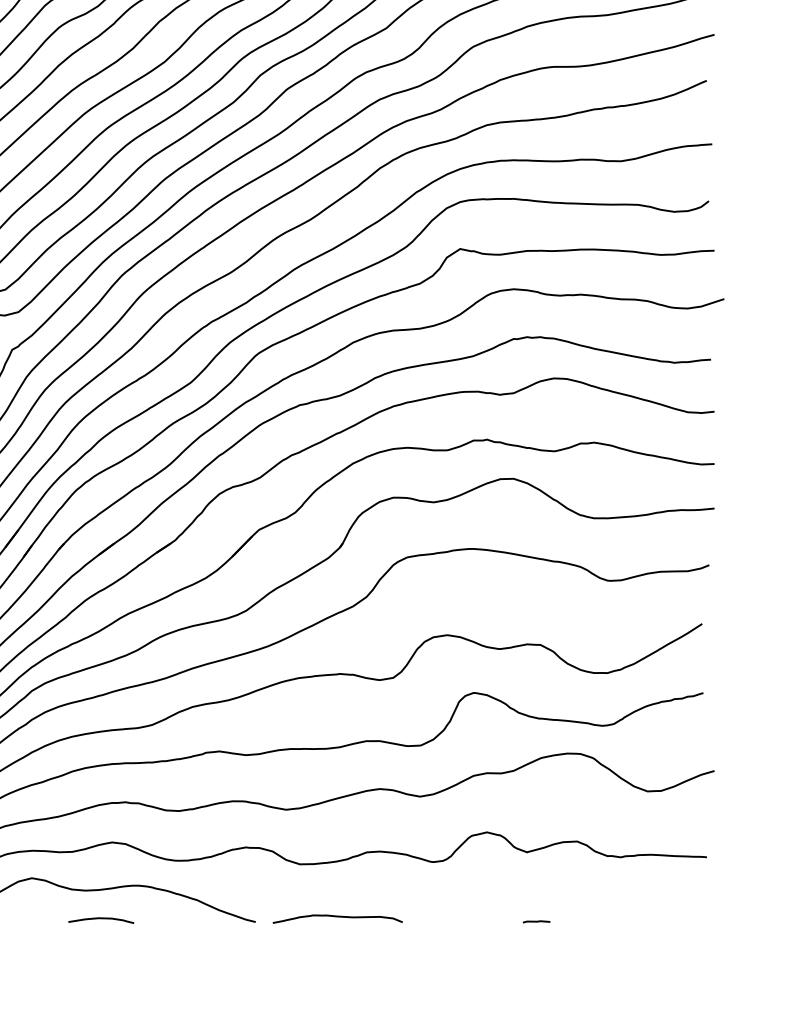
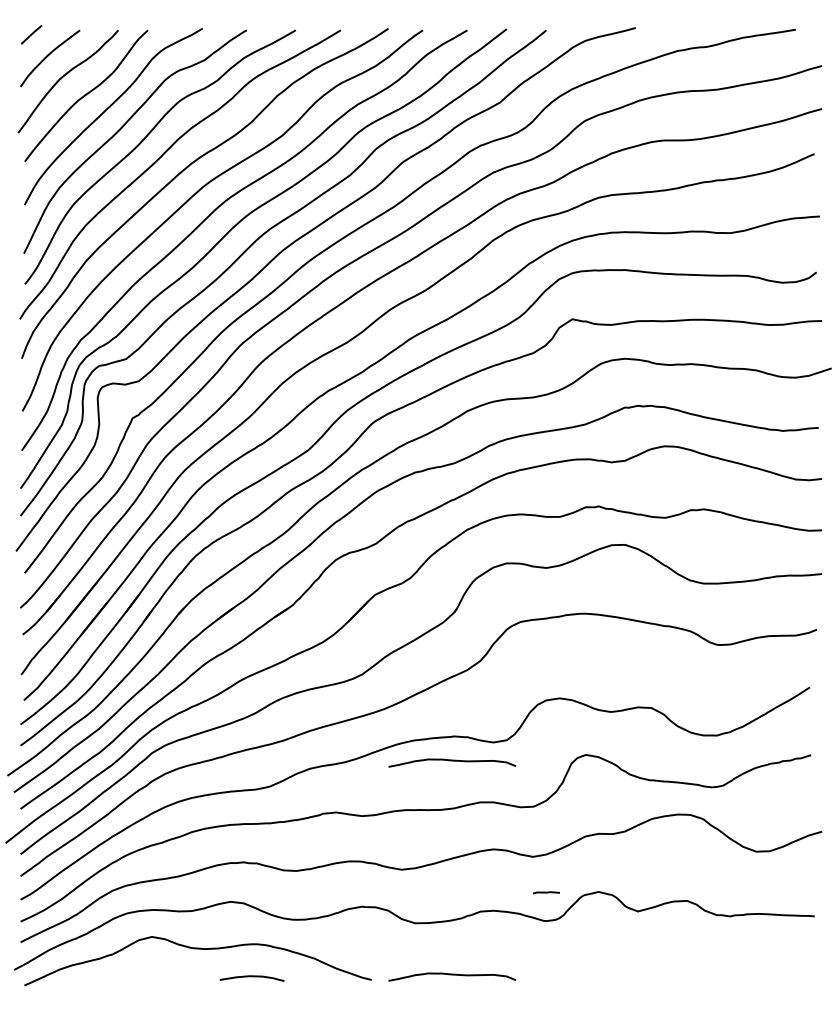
curve: (338, 699) -> (452, 761), added
curve: (100, 919) -> (251, 977), moved
line: (536, 921) -> (546, 892), moved

